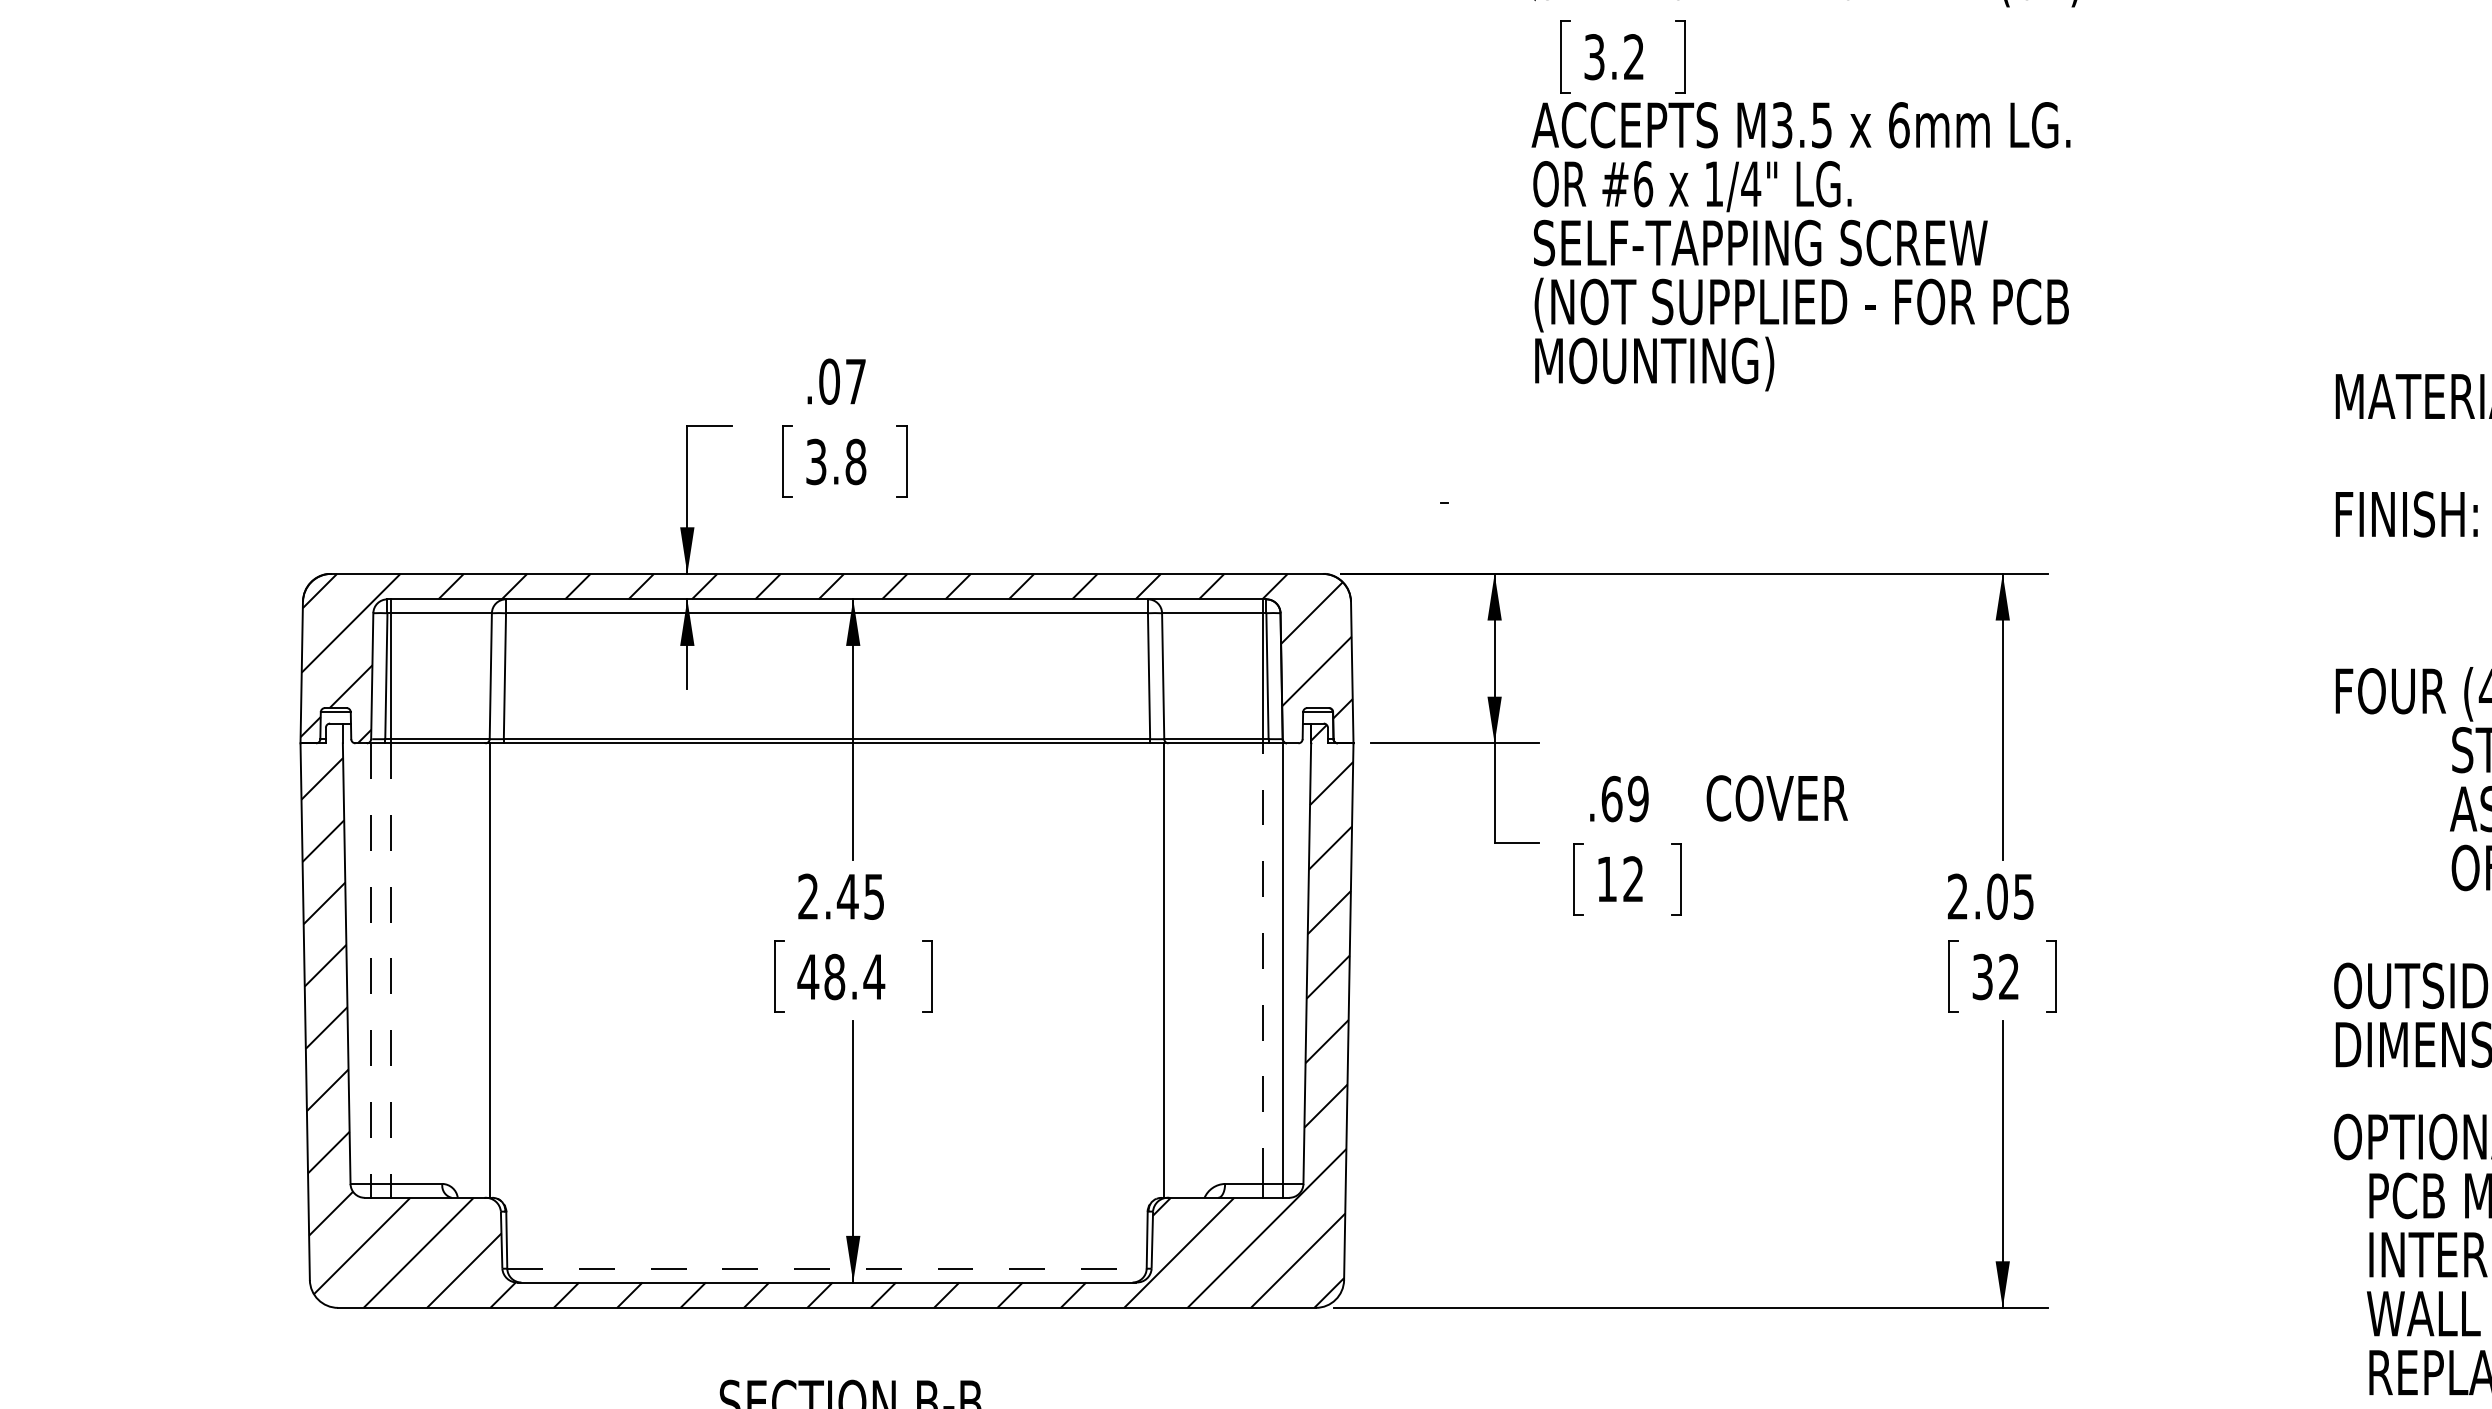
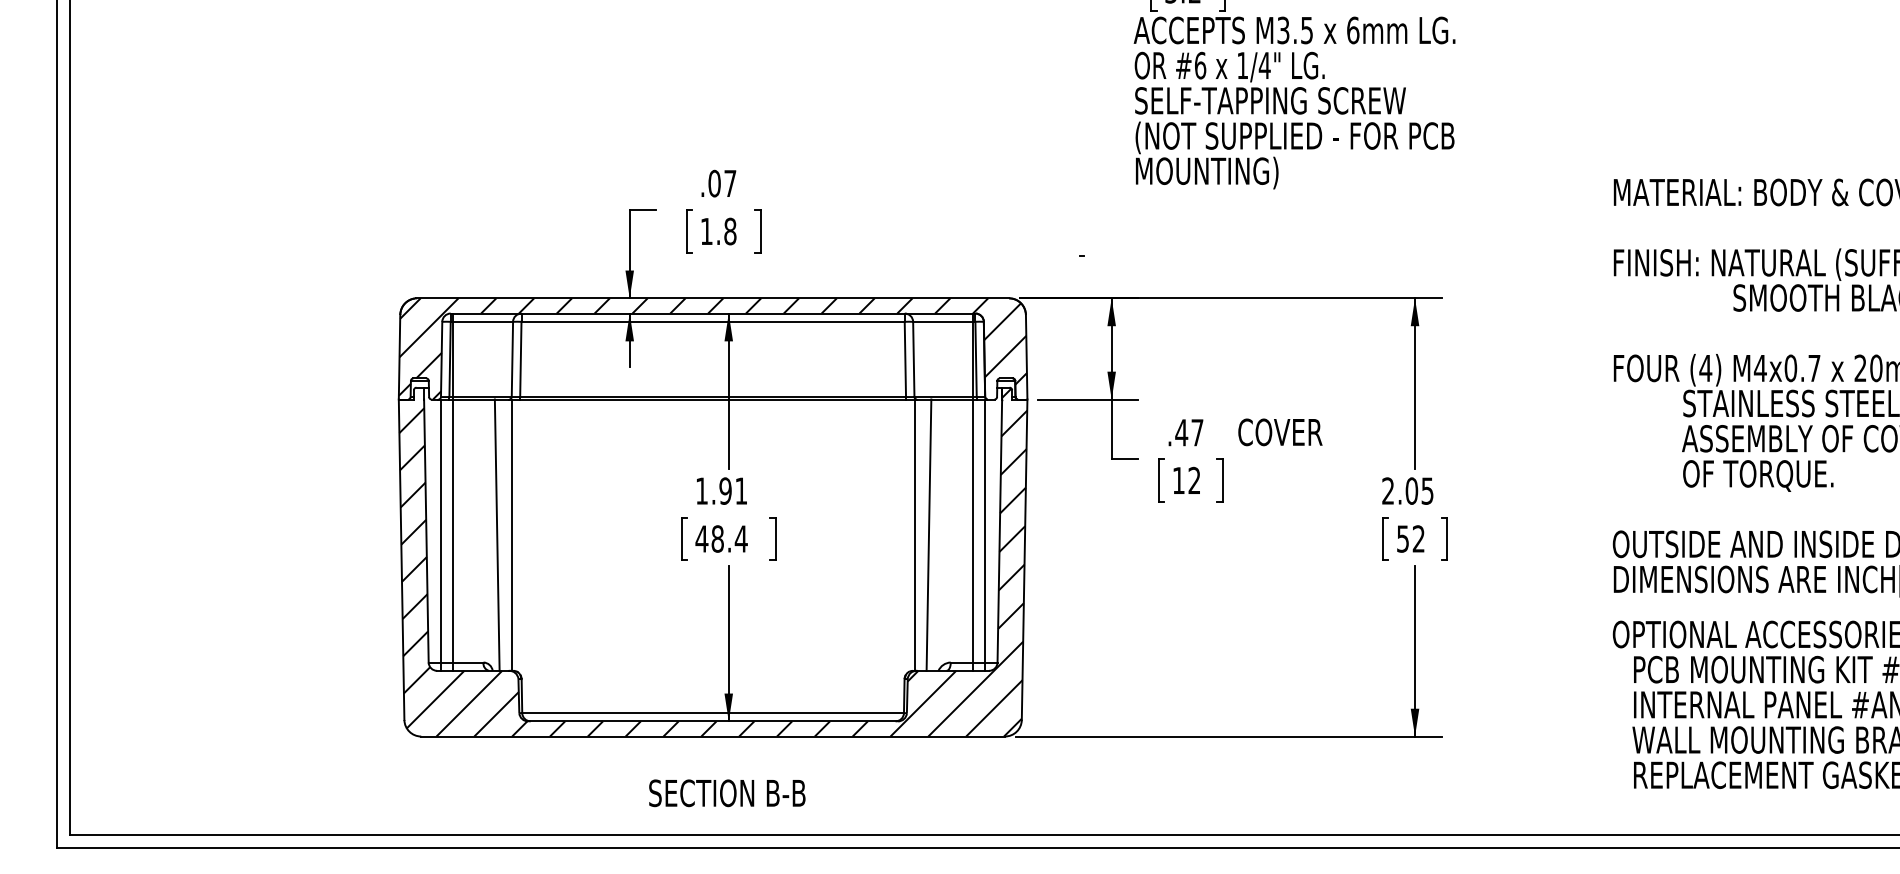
text: (815, 461) -> (706, 231), 3.8 -> 1.8
text: (1624, 798) -> (1189, 432), .69 -> .47
text: (841, 895) -> (721, 490), 2.45 -> 1.91
line: (370, 964) -> (440, 531), dashed -> solid
line: (390, 964) -> (452, 531), dashed -> solid
line: (1263, 964) -> (973, 531), dashed -> solid
line: (464, 969) -> (496, 534), added
line: (1187, 969) -> (928, 534), added
text: (1981, 976) -> (1402, 538), 32 -> 52
line: (827, 1269) -> (713, 713), dashed -> solid

